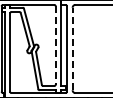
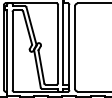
line: (55, 45) -> (57, 44), dashed -> solid
line: (72, 48) -> (74, 47), dashed -> solid

